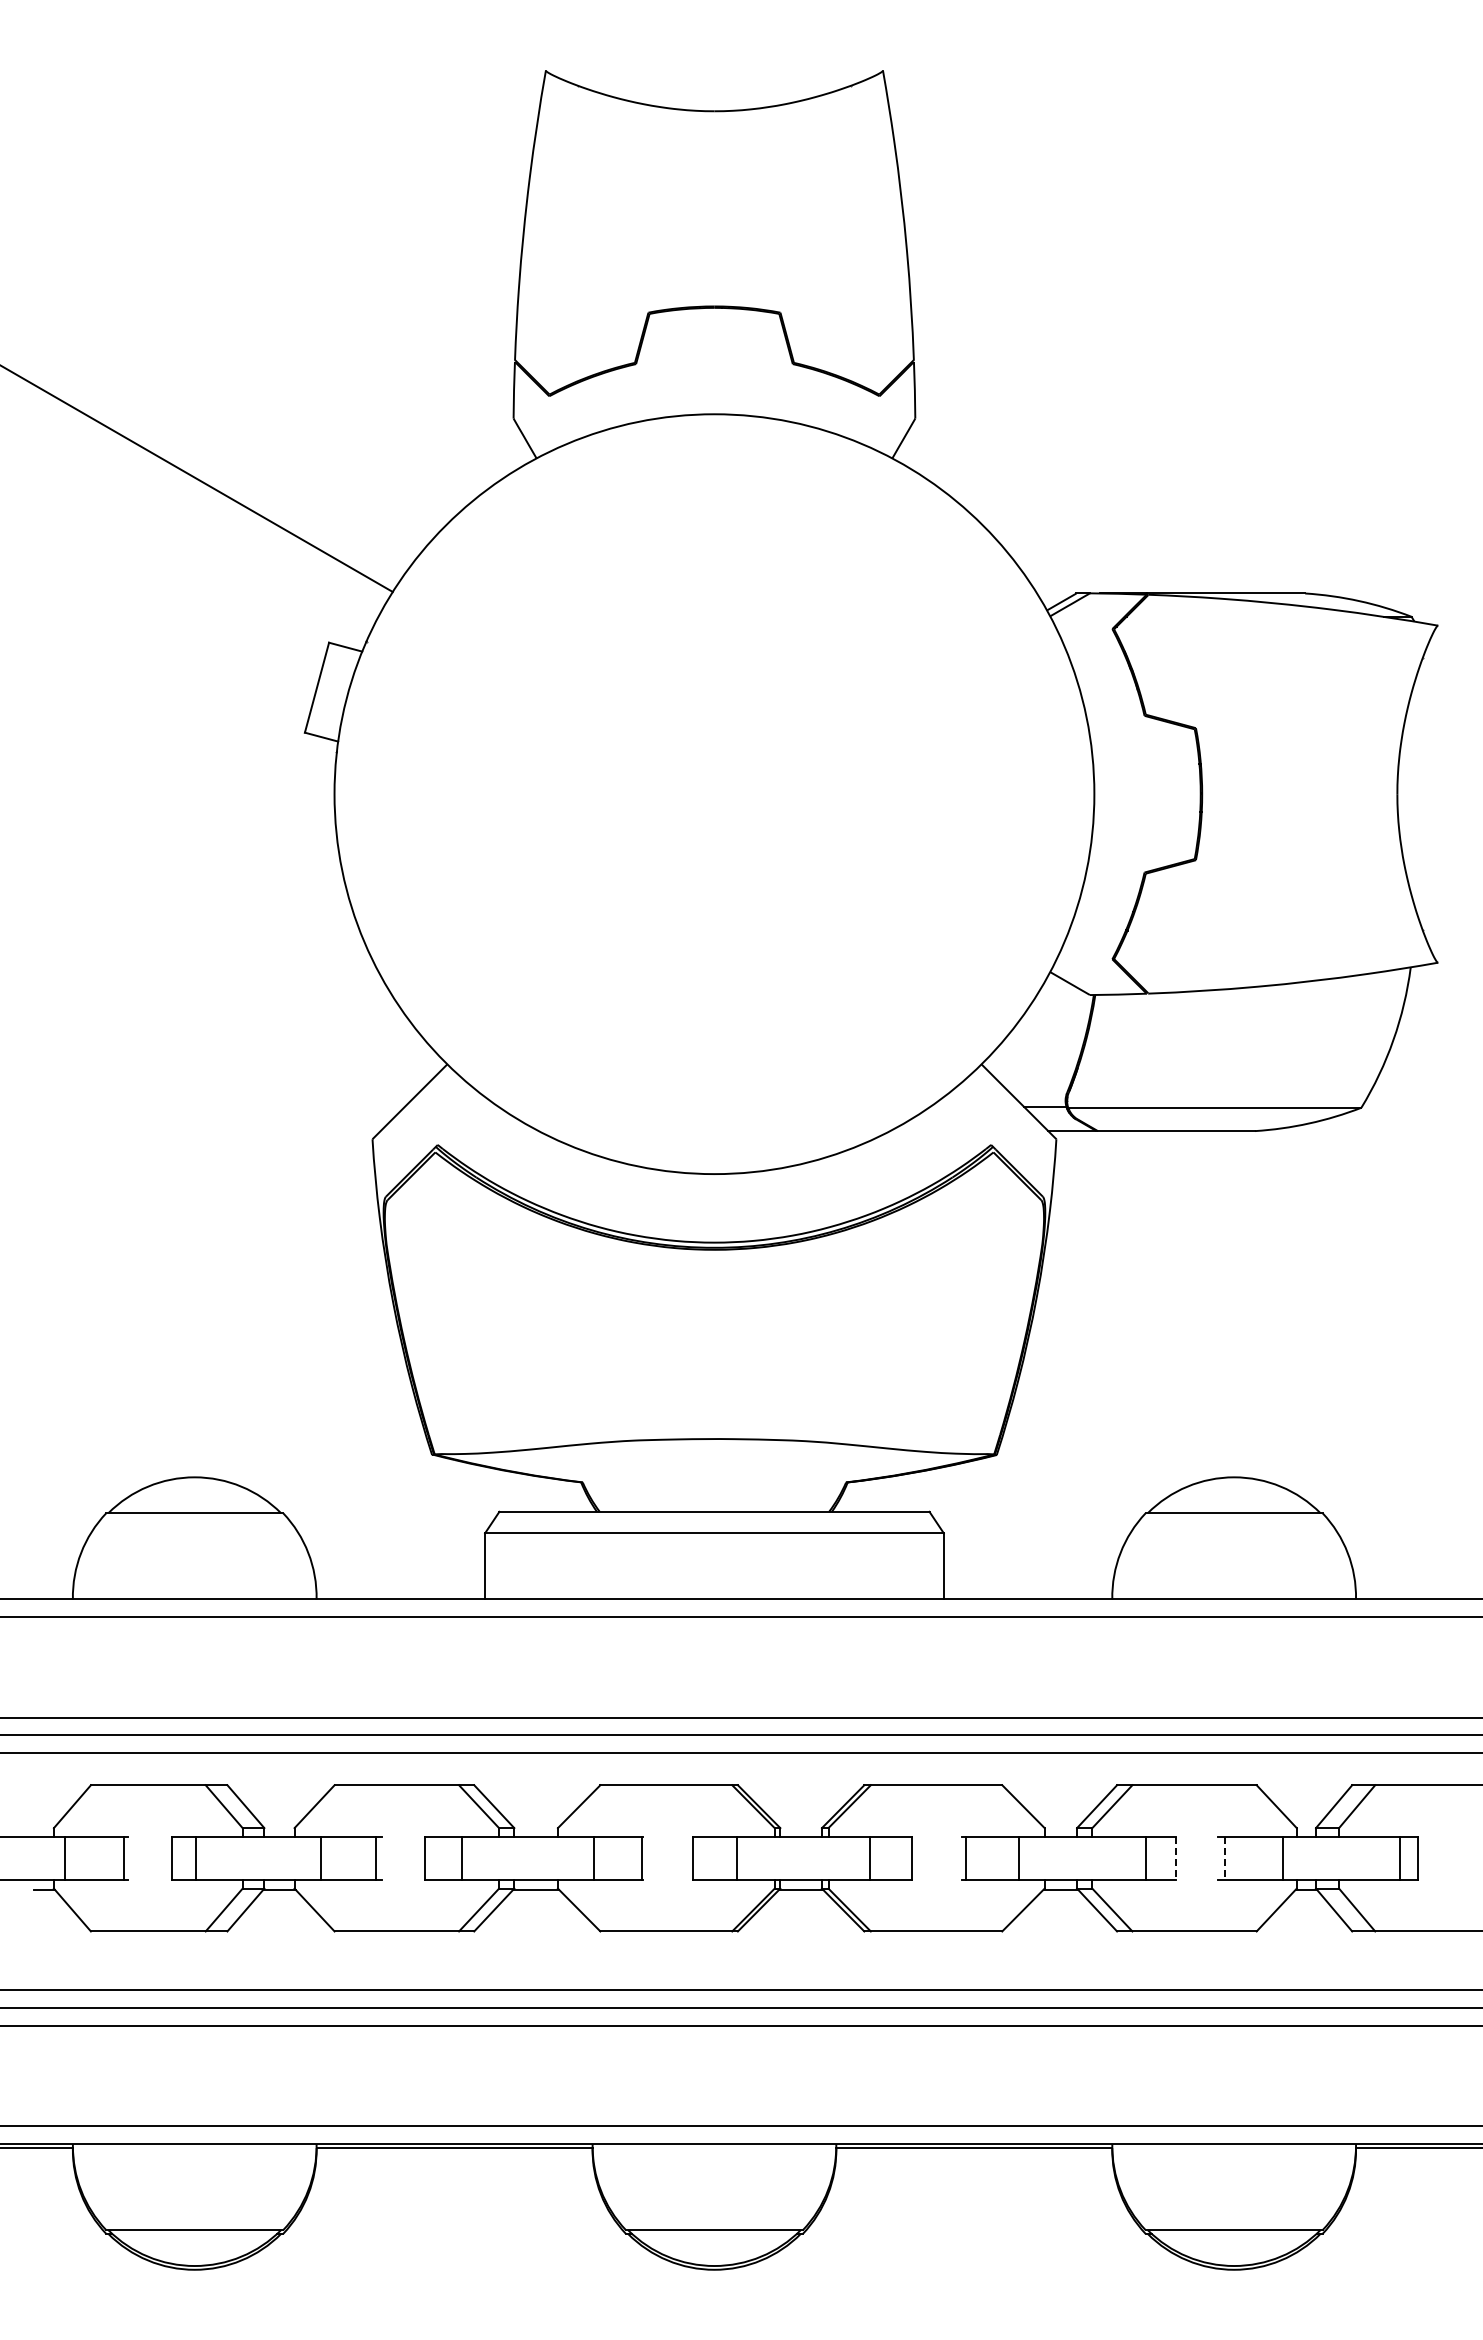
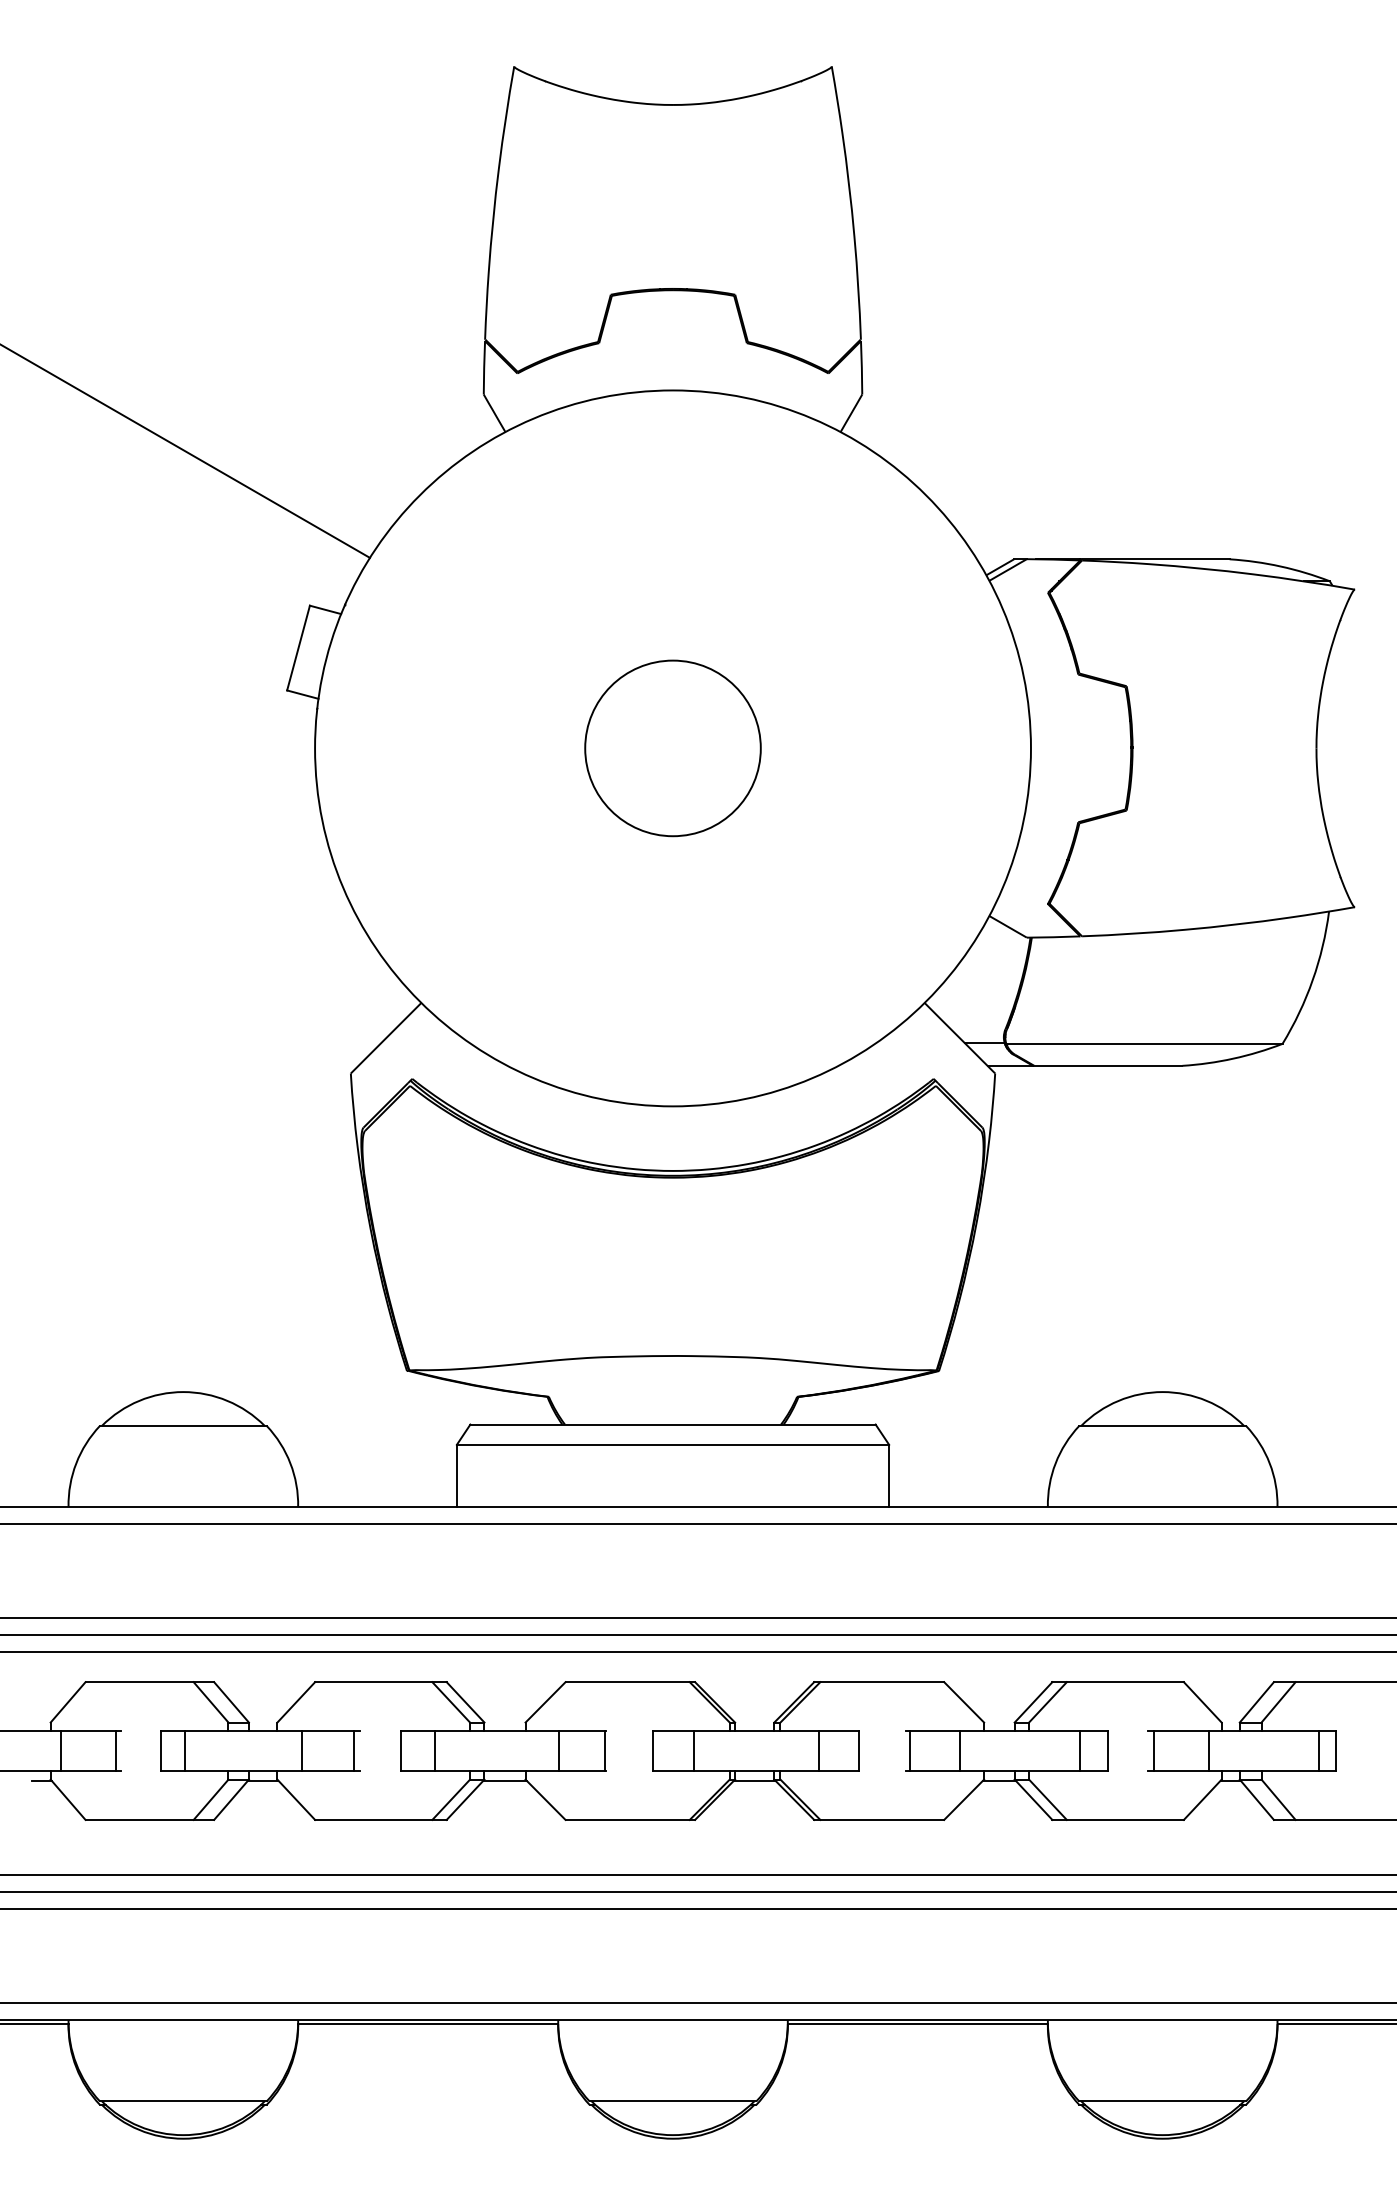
circle: (714, 794) -> (673, 748), added
line: (1175, 1858) -> (1107, 1751), dashed -> solid
line: (1225, 1858) -> (1154, 1751), dashed -> solid

